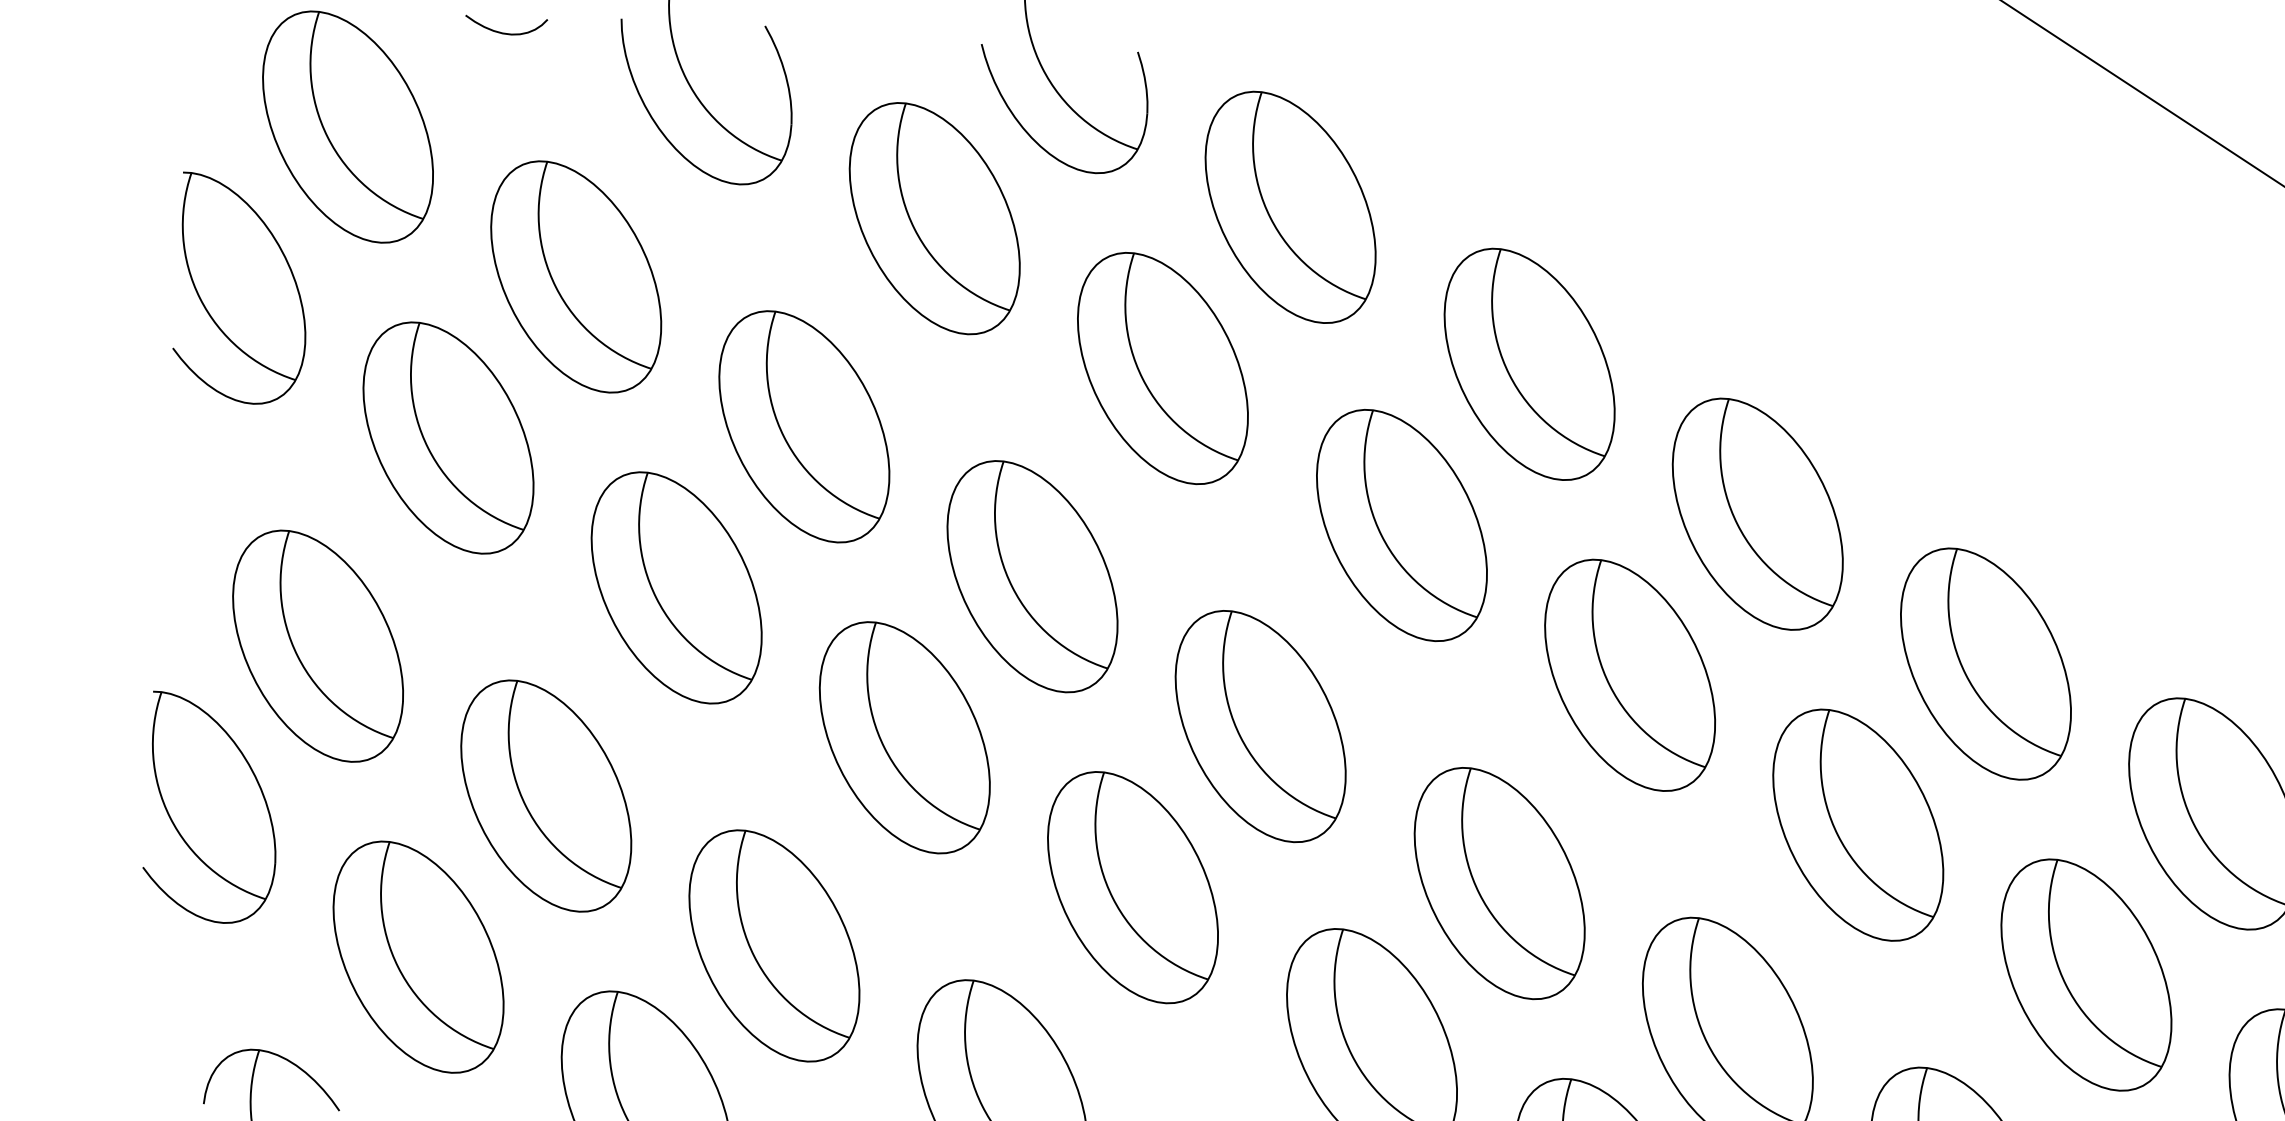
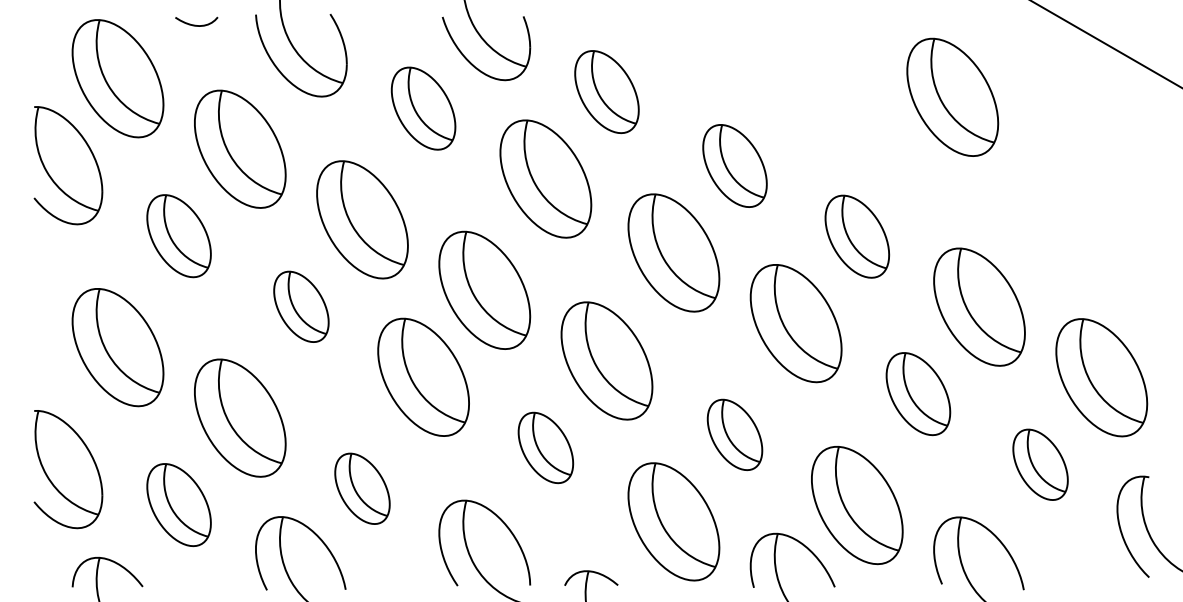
part: (1289, 206) -> (606, 91), size x0.7
part: (934, 218) -> (423, 108), size x0.7
part: (1957, 254) -> (952, 96), added
part: (1528, 363) -> (734, 165), size x0.7
part: (447, 436) -> (178, 235), size x0.7
part: (1758, 514) -> (857, 236), size x0.7
part: (676, 587) -> (301, 306), size x0.6
part: (212, 808) -> (68, 469), moved
part: (1858, 824) -> (918, 393), size x0.7
part: (1498, 882) -> (734, 434), size x0.6
part: (1132, 886) -> (545, 447), size x0.6
part: (774, 945) -> (362, 488), size x0.6
part: (417, 955) -> (178, 504), size x0.7
part: (2086, 974) -> (1040, 464), size x0.6

